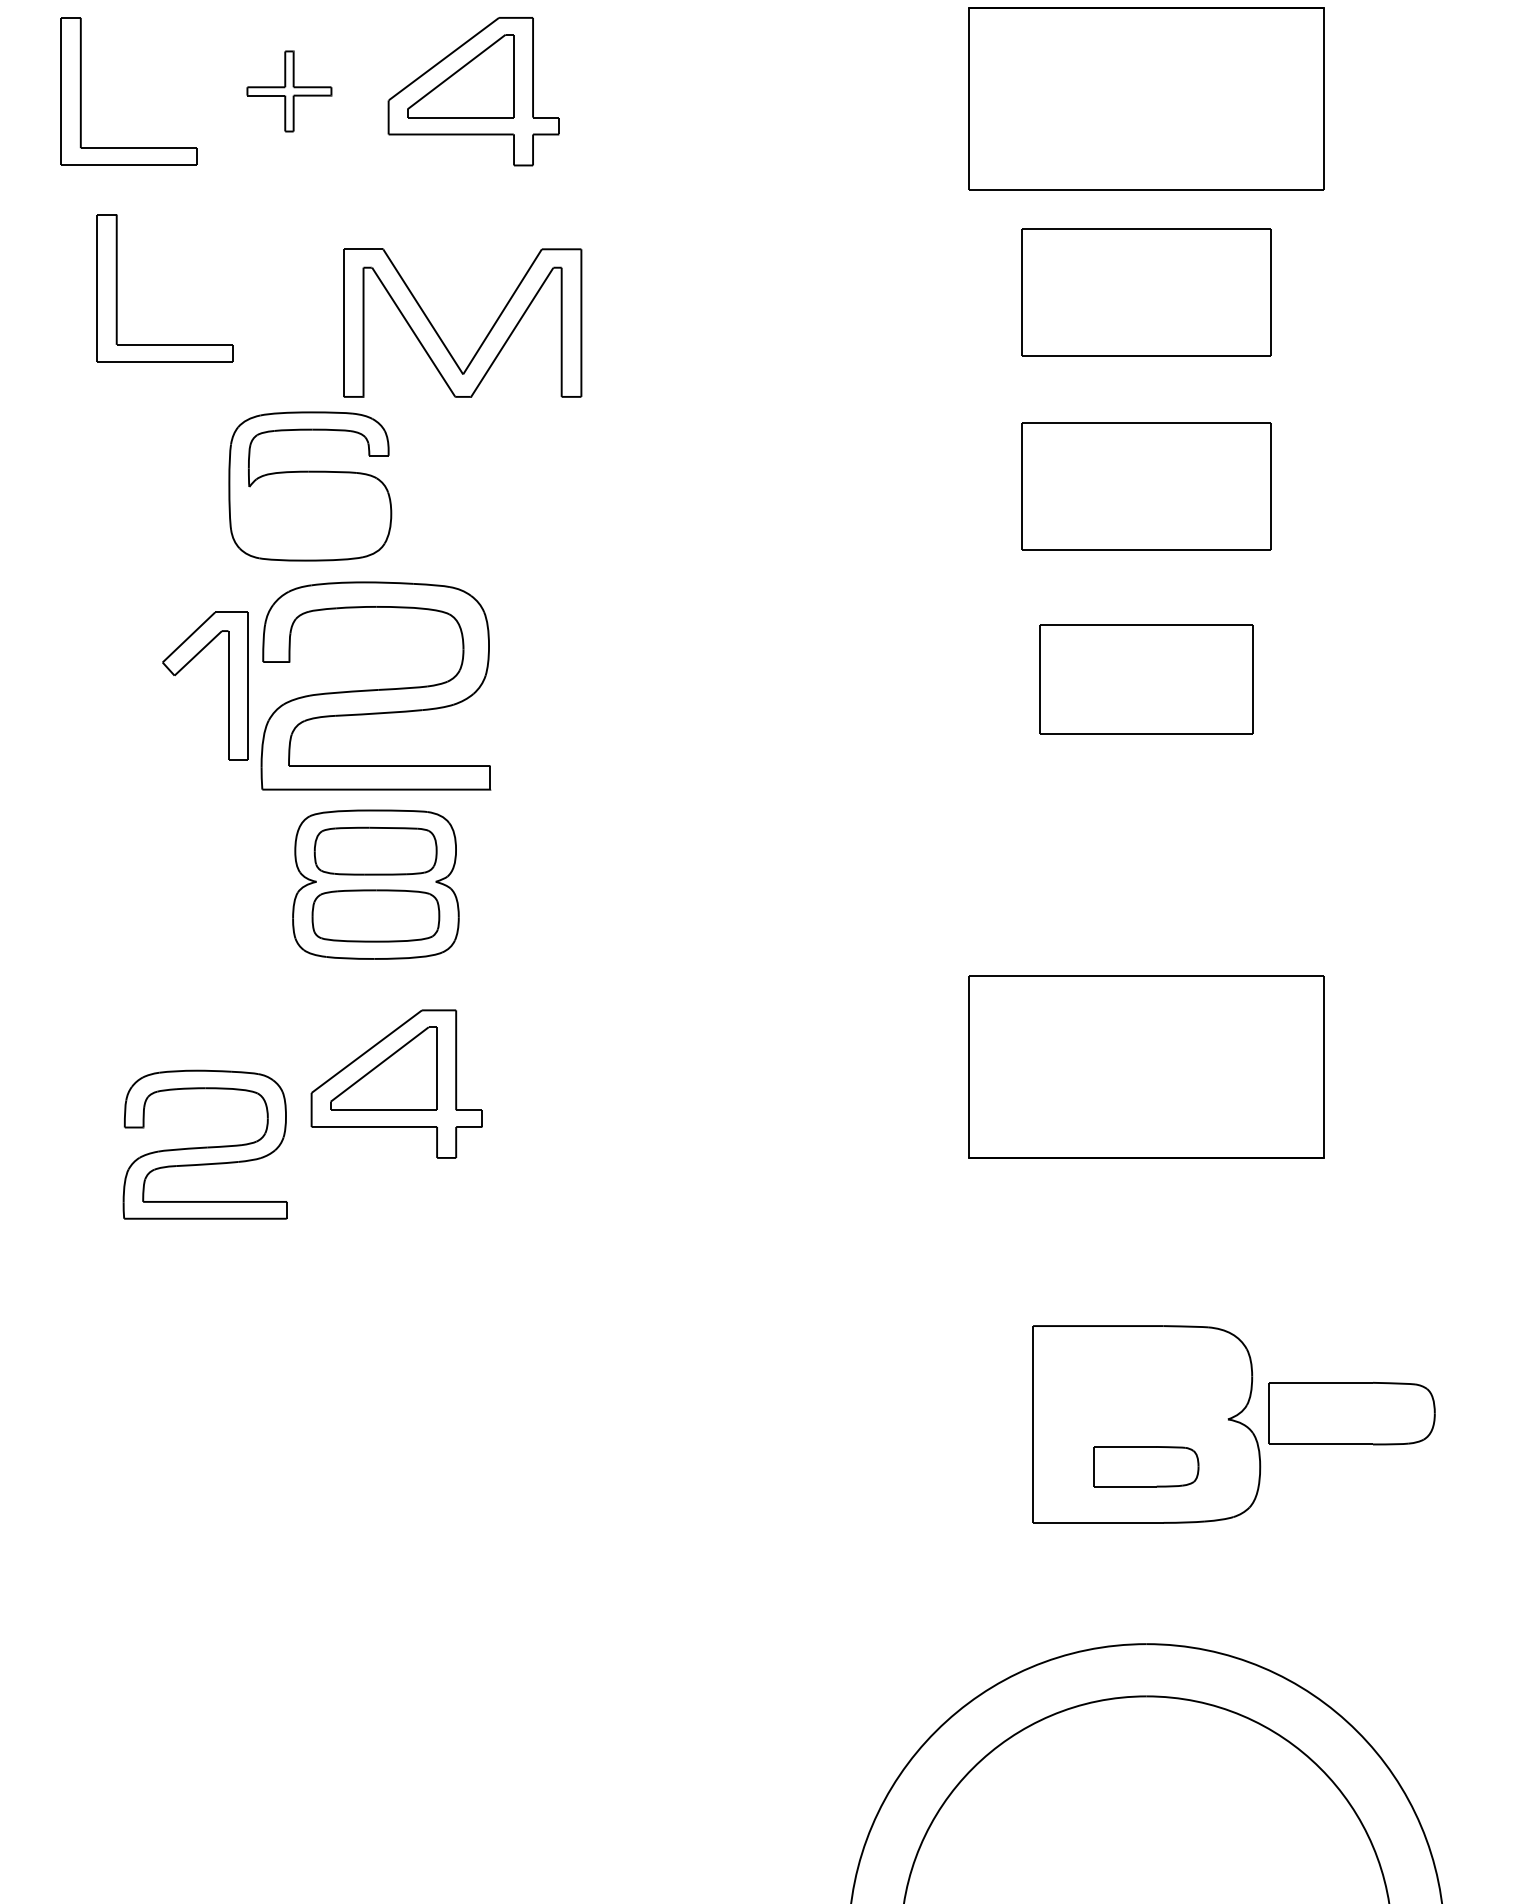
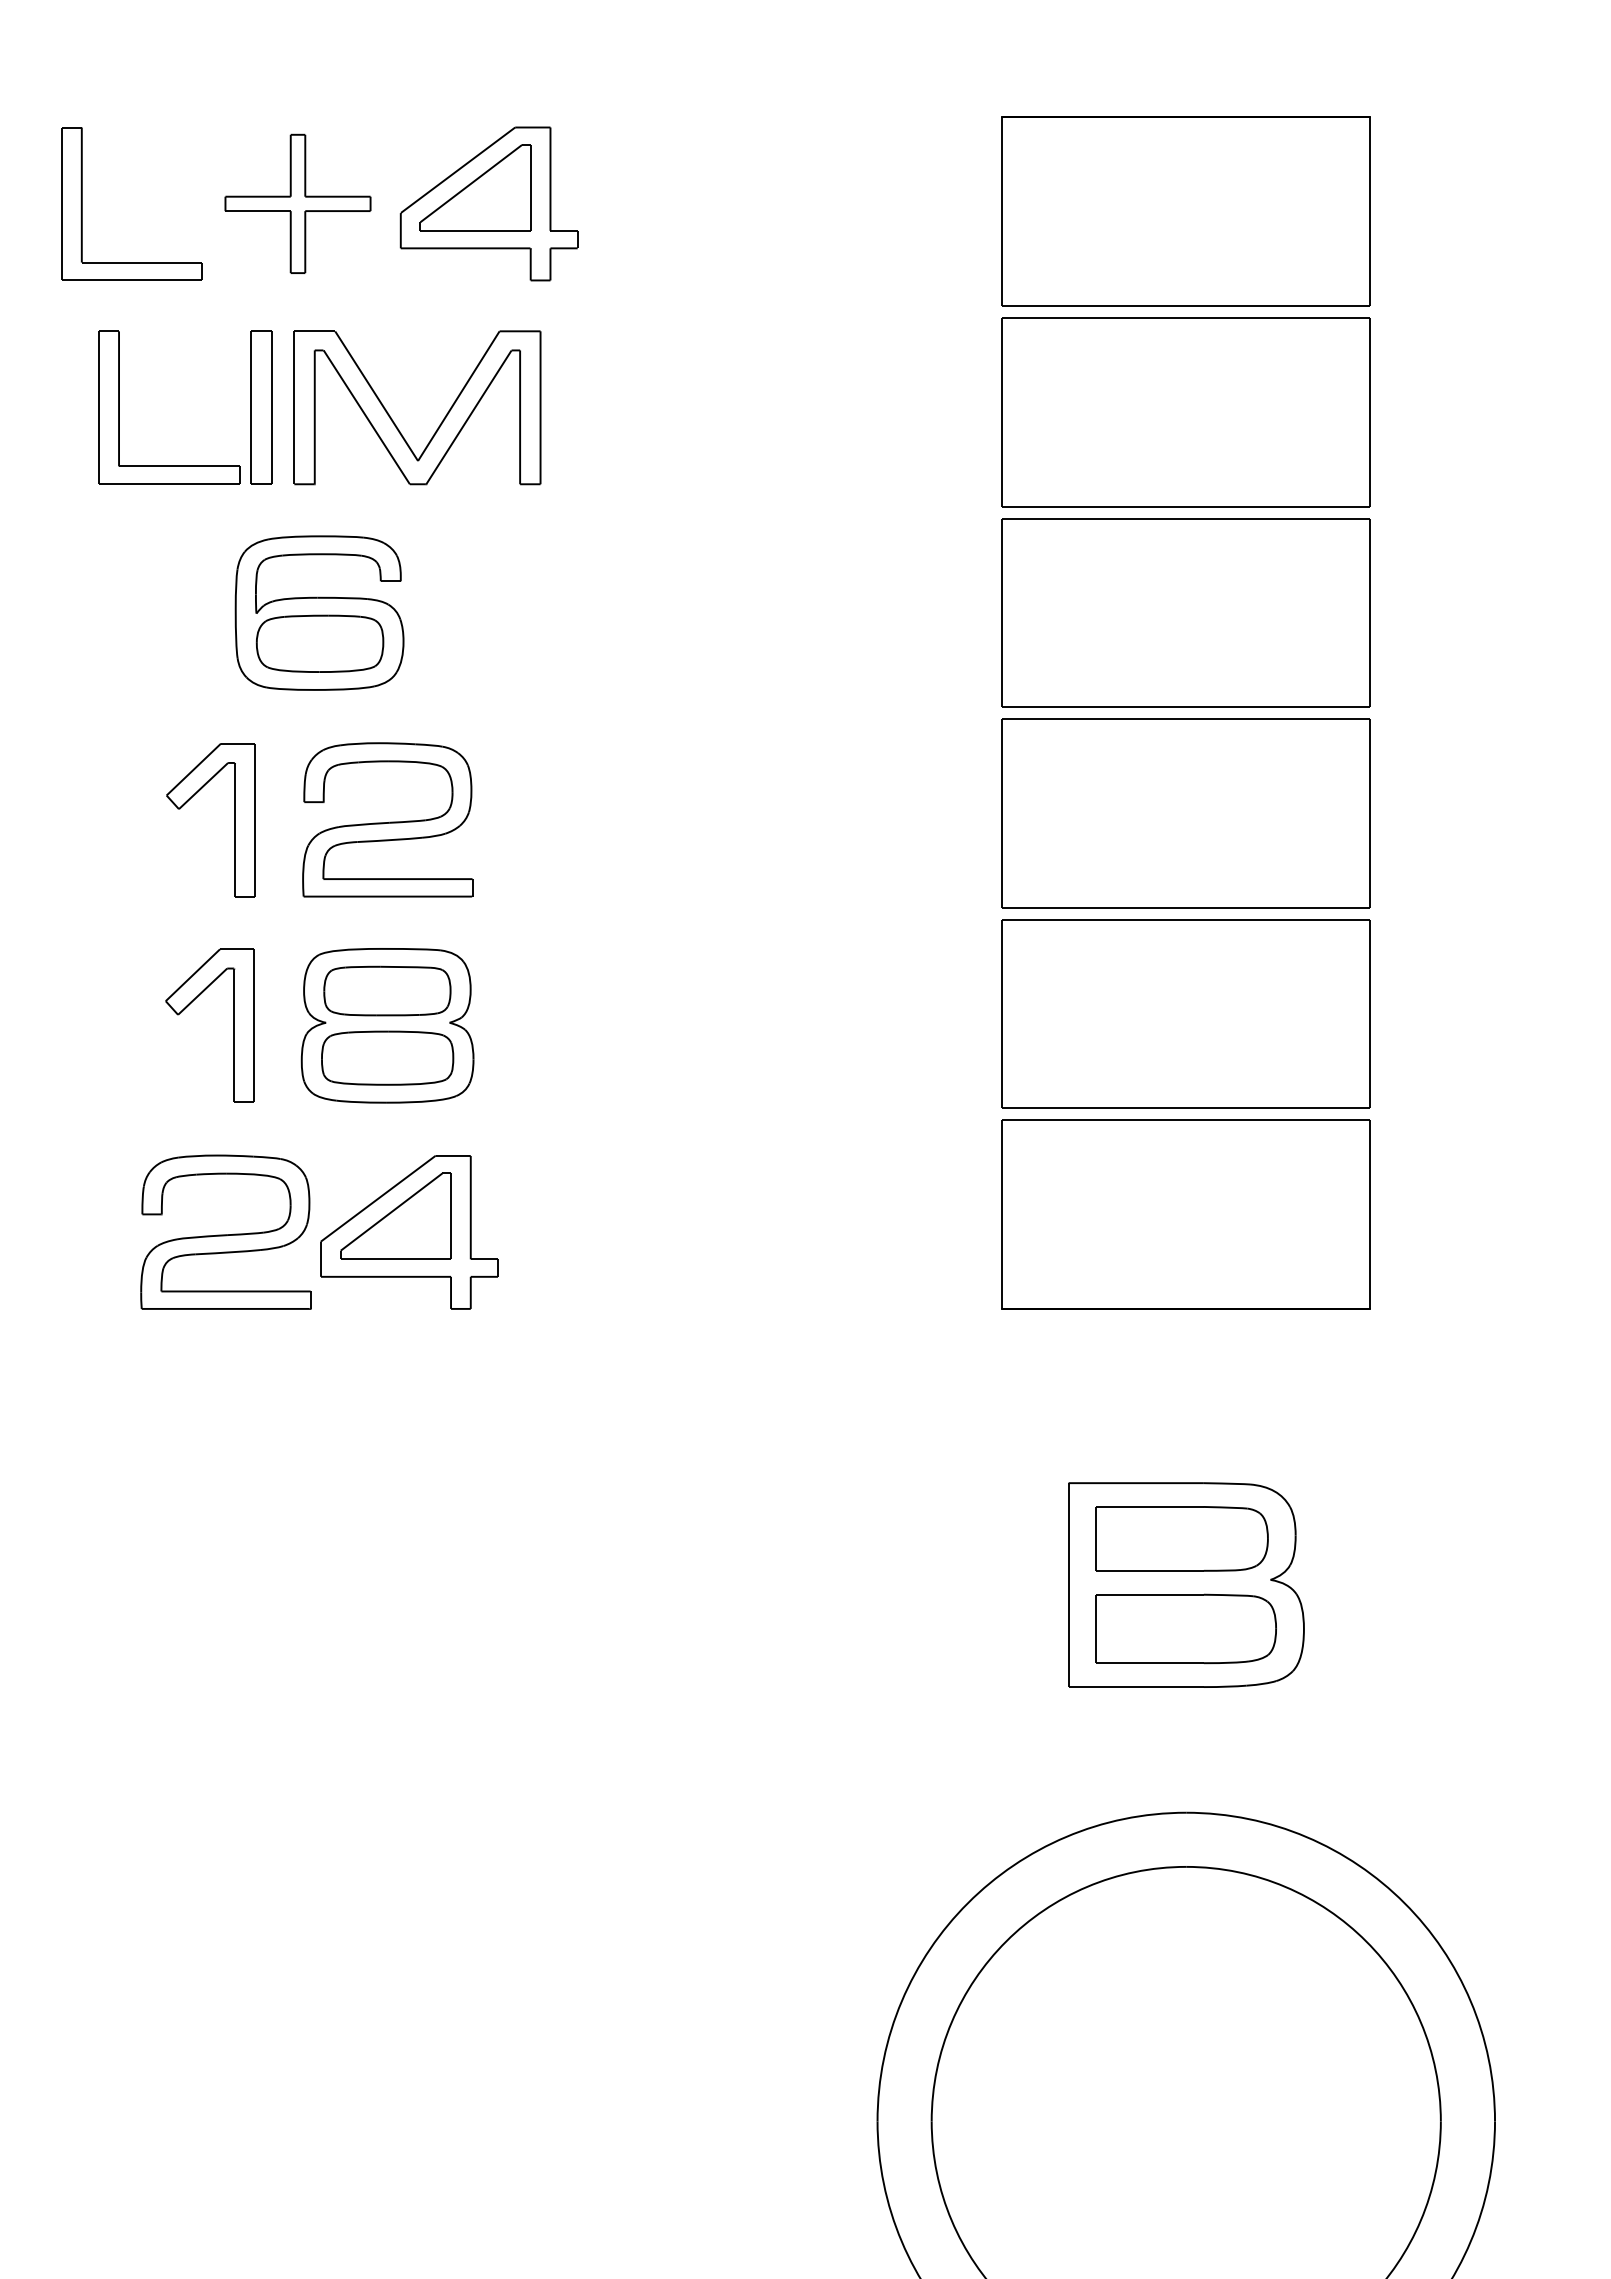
part: (288, 91) -> (297, 203), size x1.67
part: (254, 288) -> (261, 407), added
part: (1145, 292) -> (1185, 412), size x1.43
part: (441, 338) -> (395, 423), moved
part: (1145, 485) -> (1185, 612), size x1.43
part: (310, 515) -> (319, 643), added
part: (1145, 679) -> (1185, 813), size x1.67
part: (375, 685) -> (387, 819), size x0.71
part: (1145, 872) -> (1185, 1013), added
part: (227, 884) -> (233, 1025), added
part: (205, 1144) -> (225, 1231), moved
part: (1351, 1413) -> (1181, 1538), moved
part: (1145, 1466) -> (1185, 1628), size x1.67

